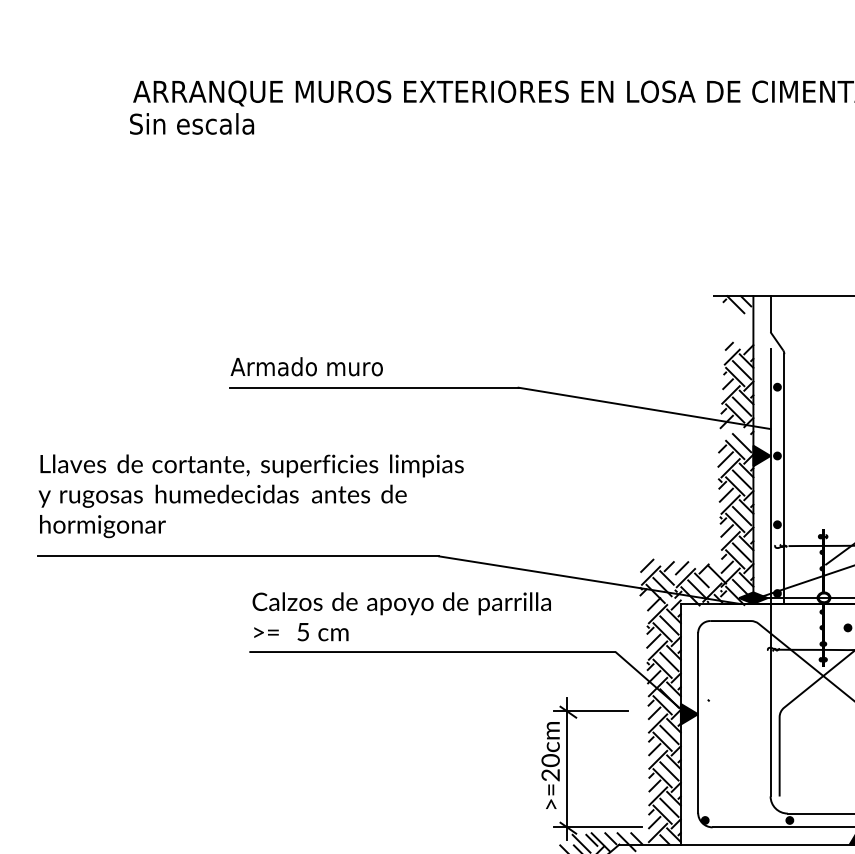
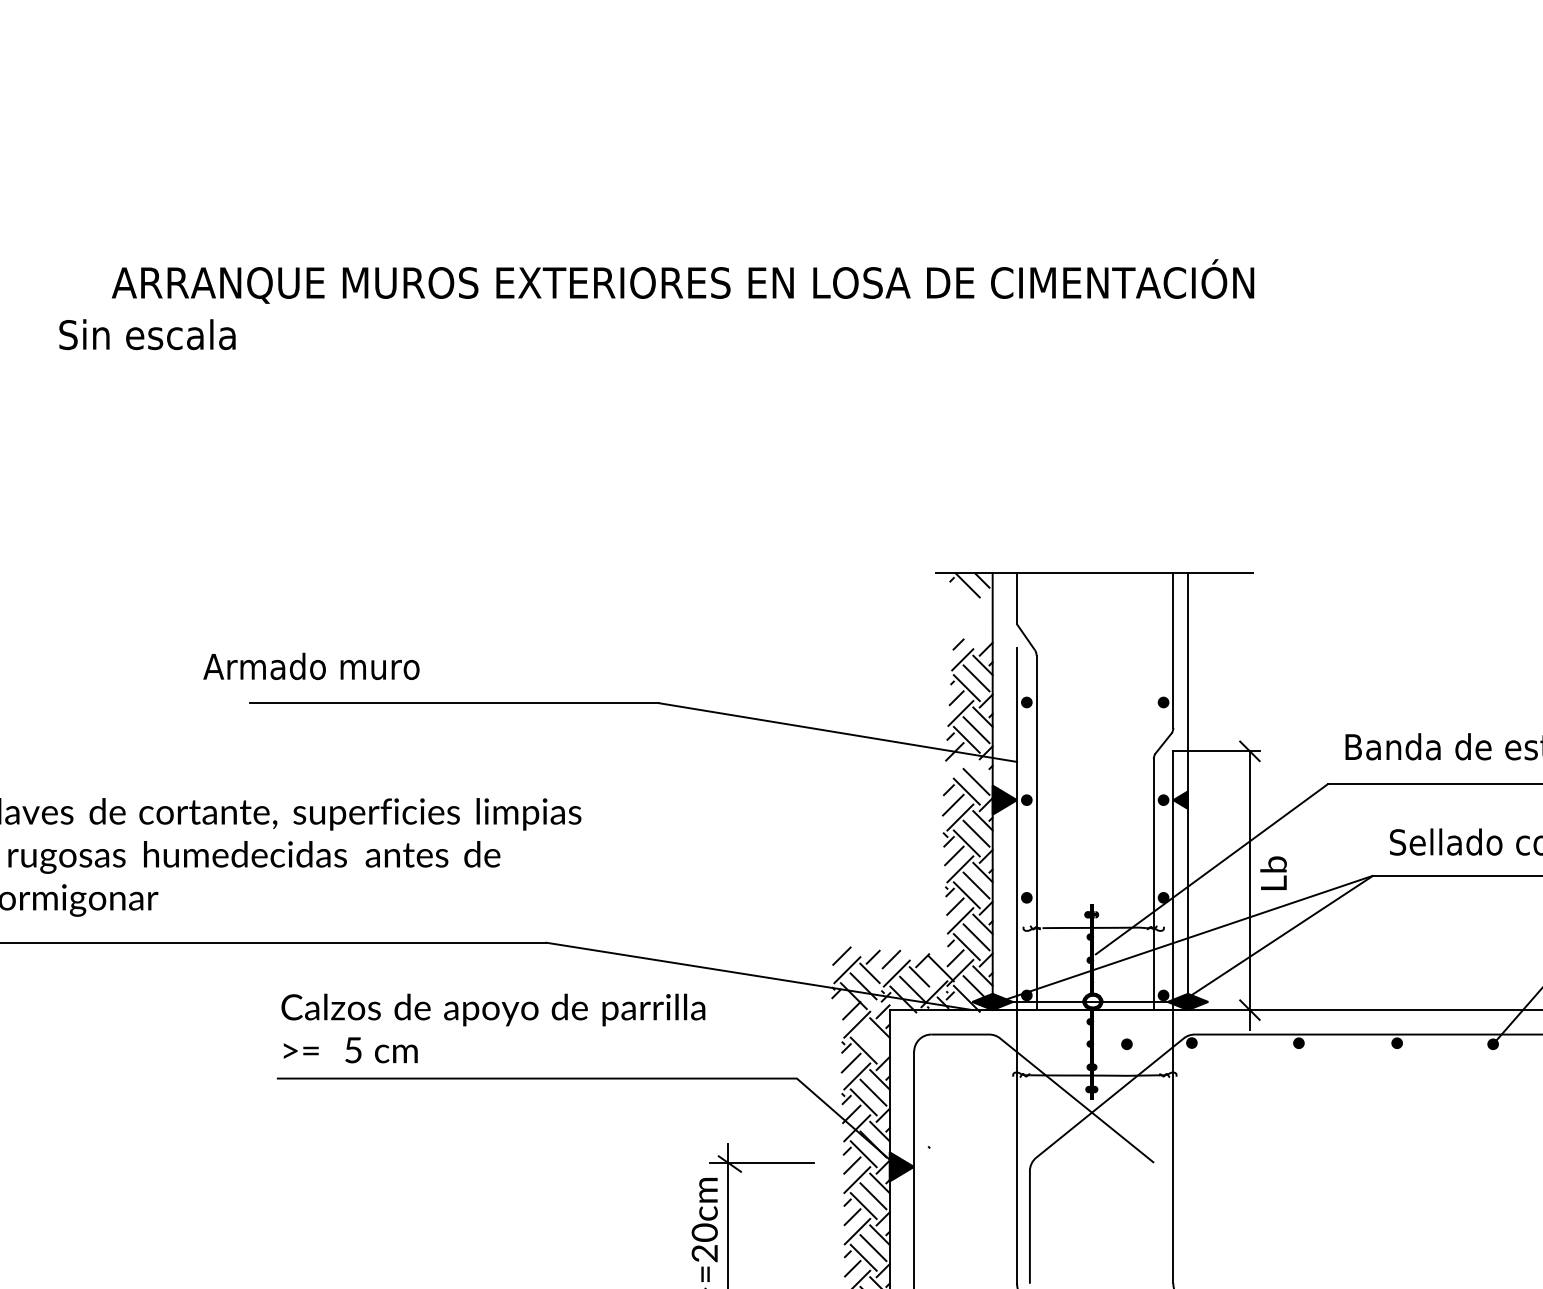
text: (192, 123) -> (147, 334), moved
text: (306, 366) -> (311, 665), moved
line: (669, 625) -> (873, 1040), removed

